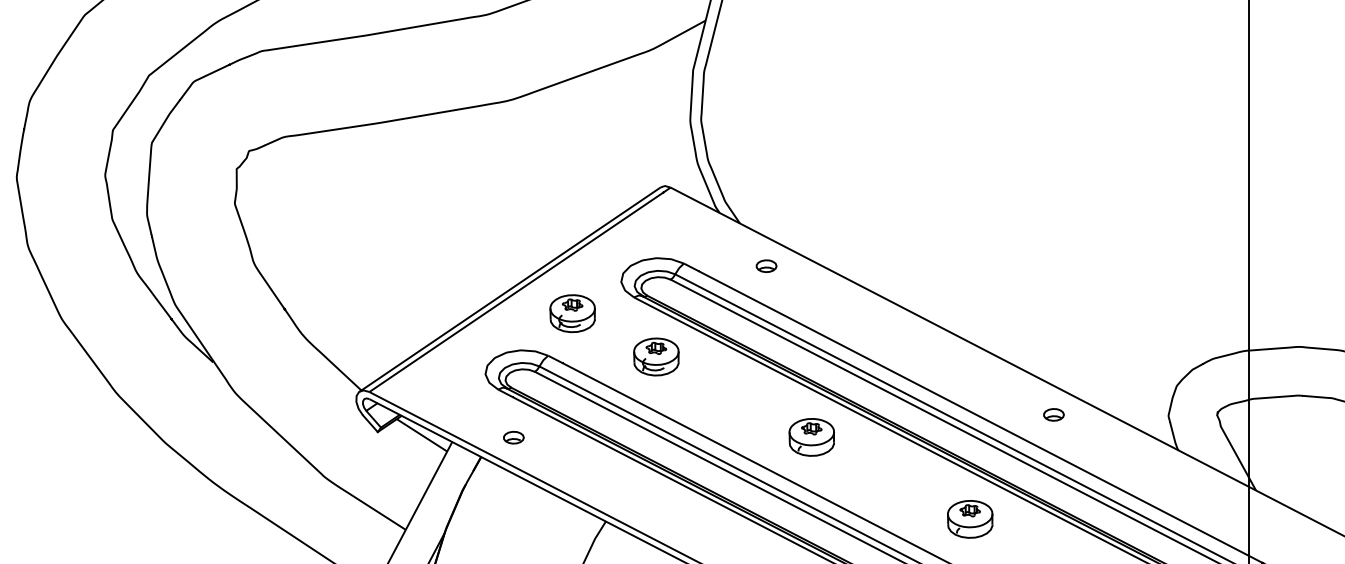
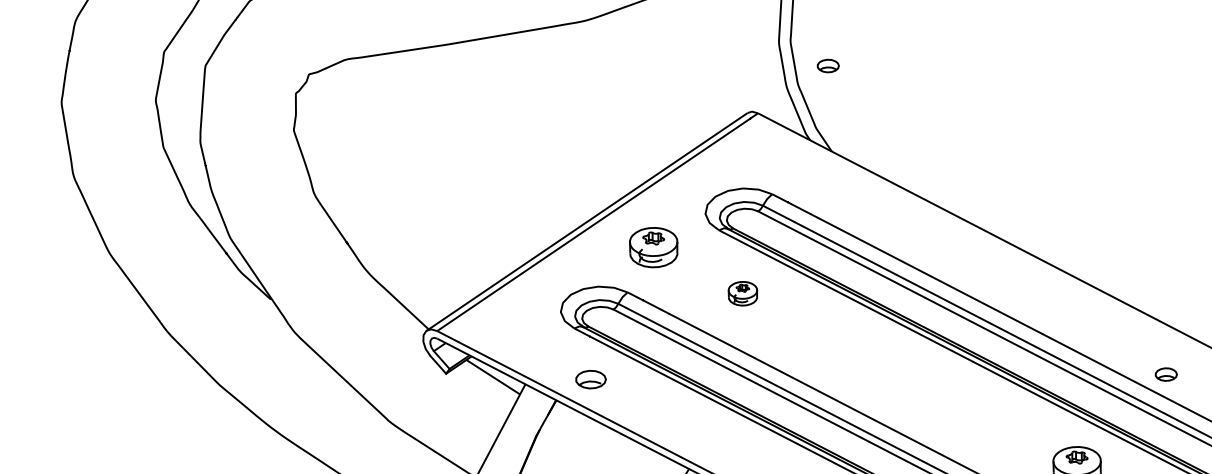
part: (766, 265) -> (828, 65), moved
part: (656, 356) -> (742, 293), size x0.6
part: (1053, 414) -> (1165, 374), moved
part: (513, 437) -> (590, 379), size x1.4
part: (811, 437) -> (908, 379), removed

